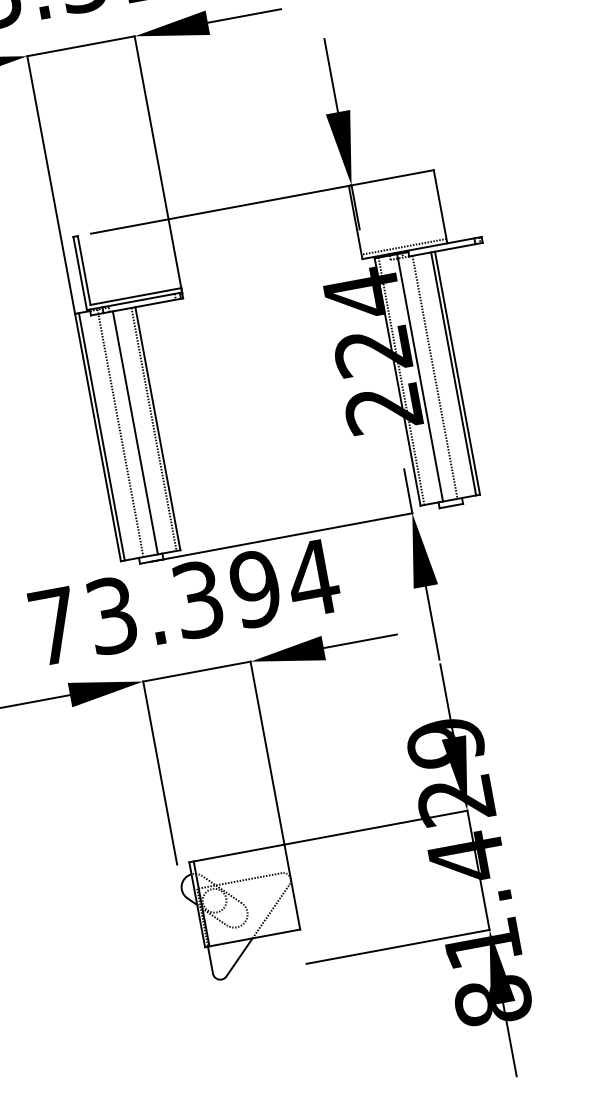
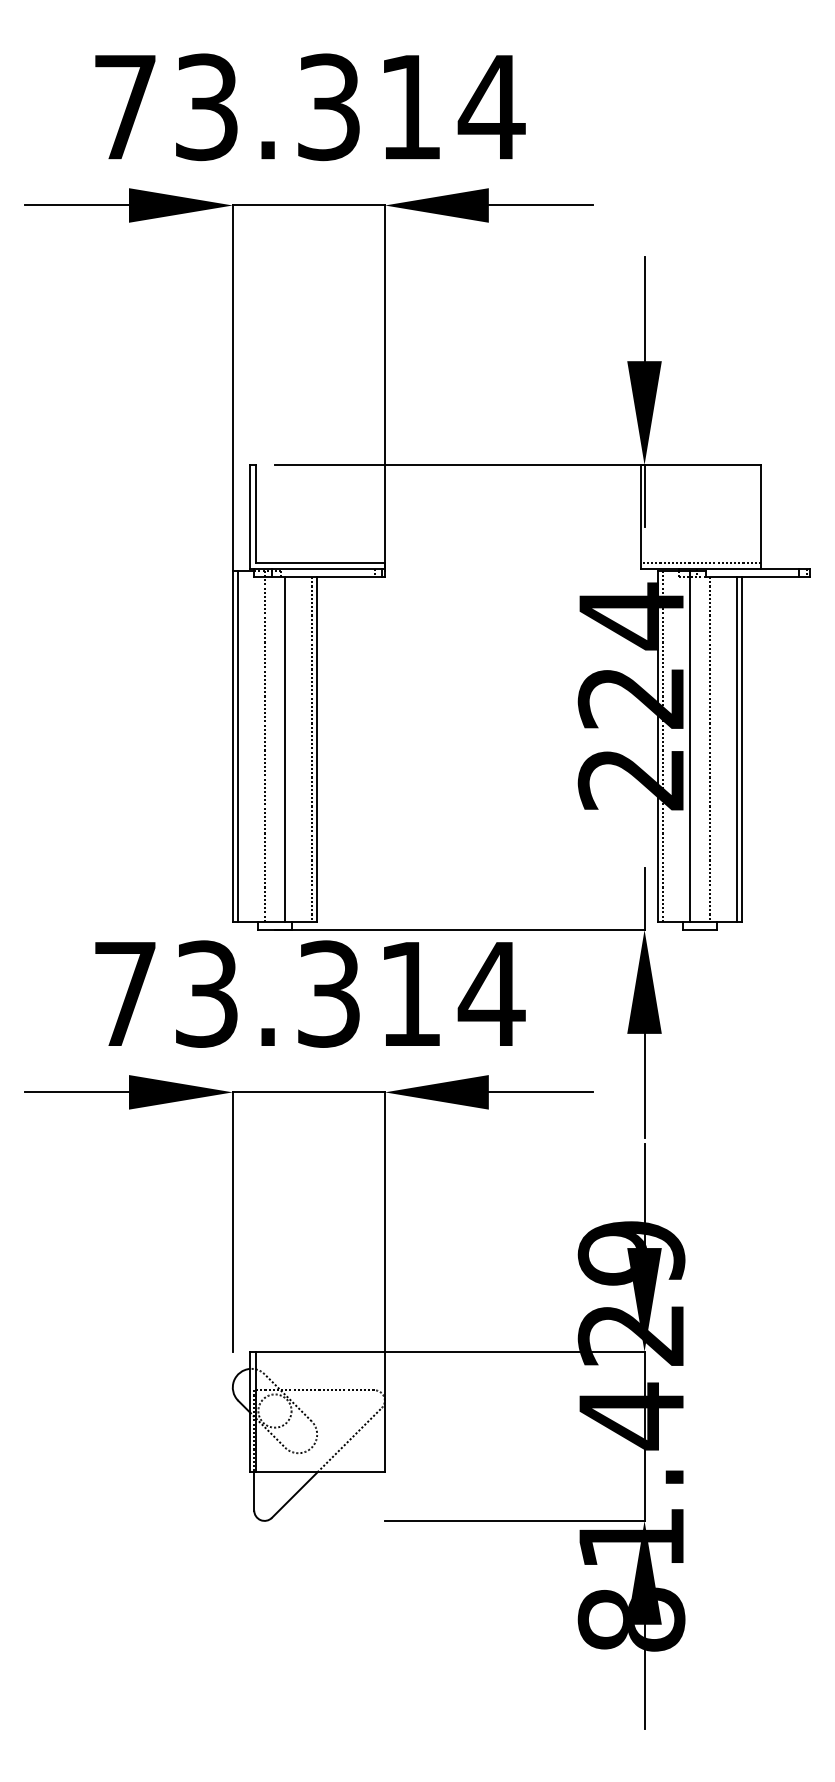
text: (255, 588) -> (410, 993), 73.394 -> 73.314

